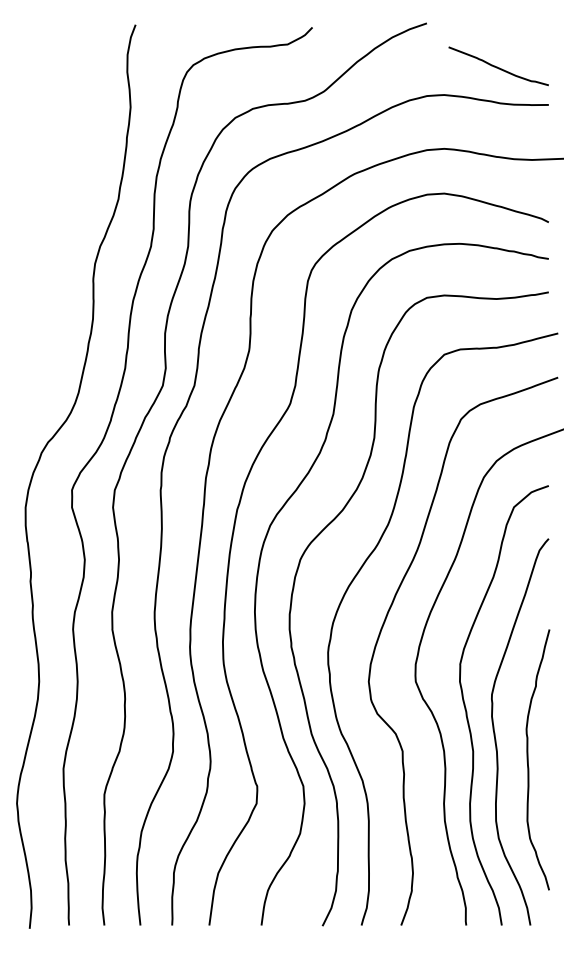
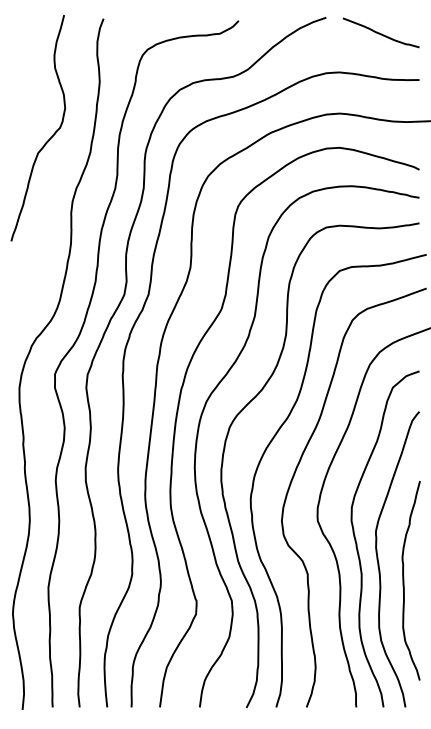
curve: (497, 66) -> (380, 33), moved
curve: (64, 181) -> (49, 138), added

